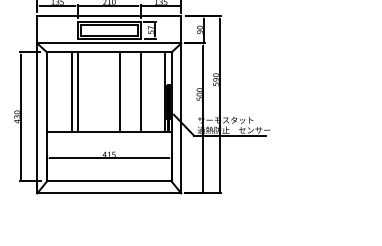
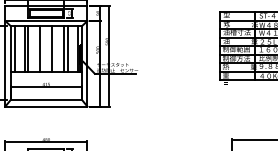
line: (53, 91) -> (14, 48), added
line: (98, 91) -> (40, 48), added
line: (146, 91) -> (67, 48), added

